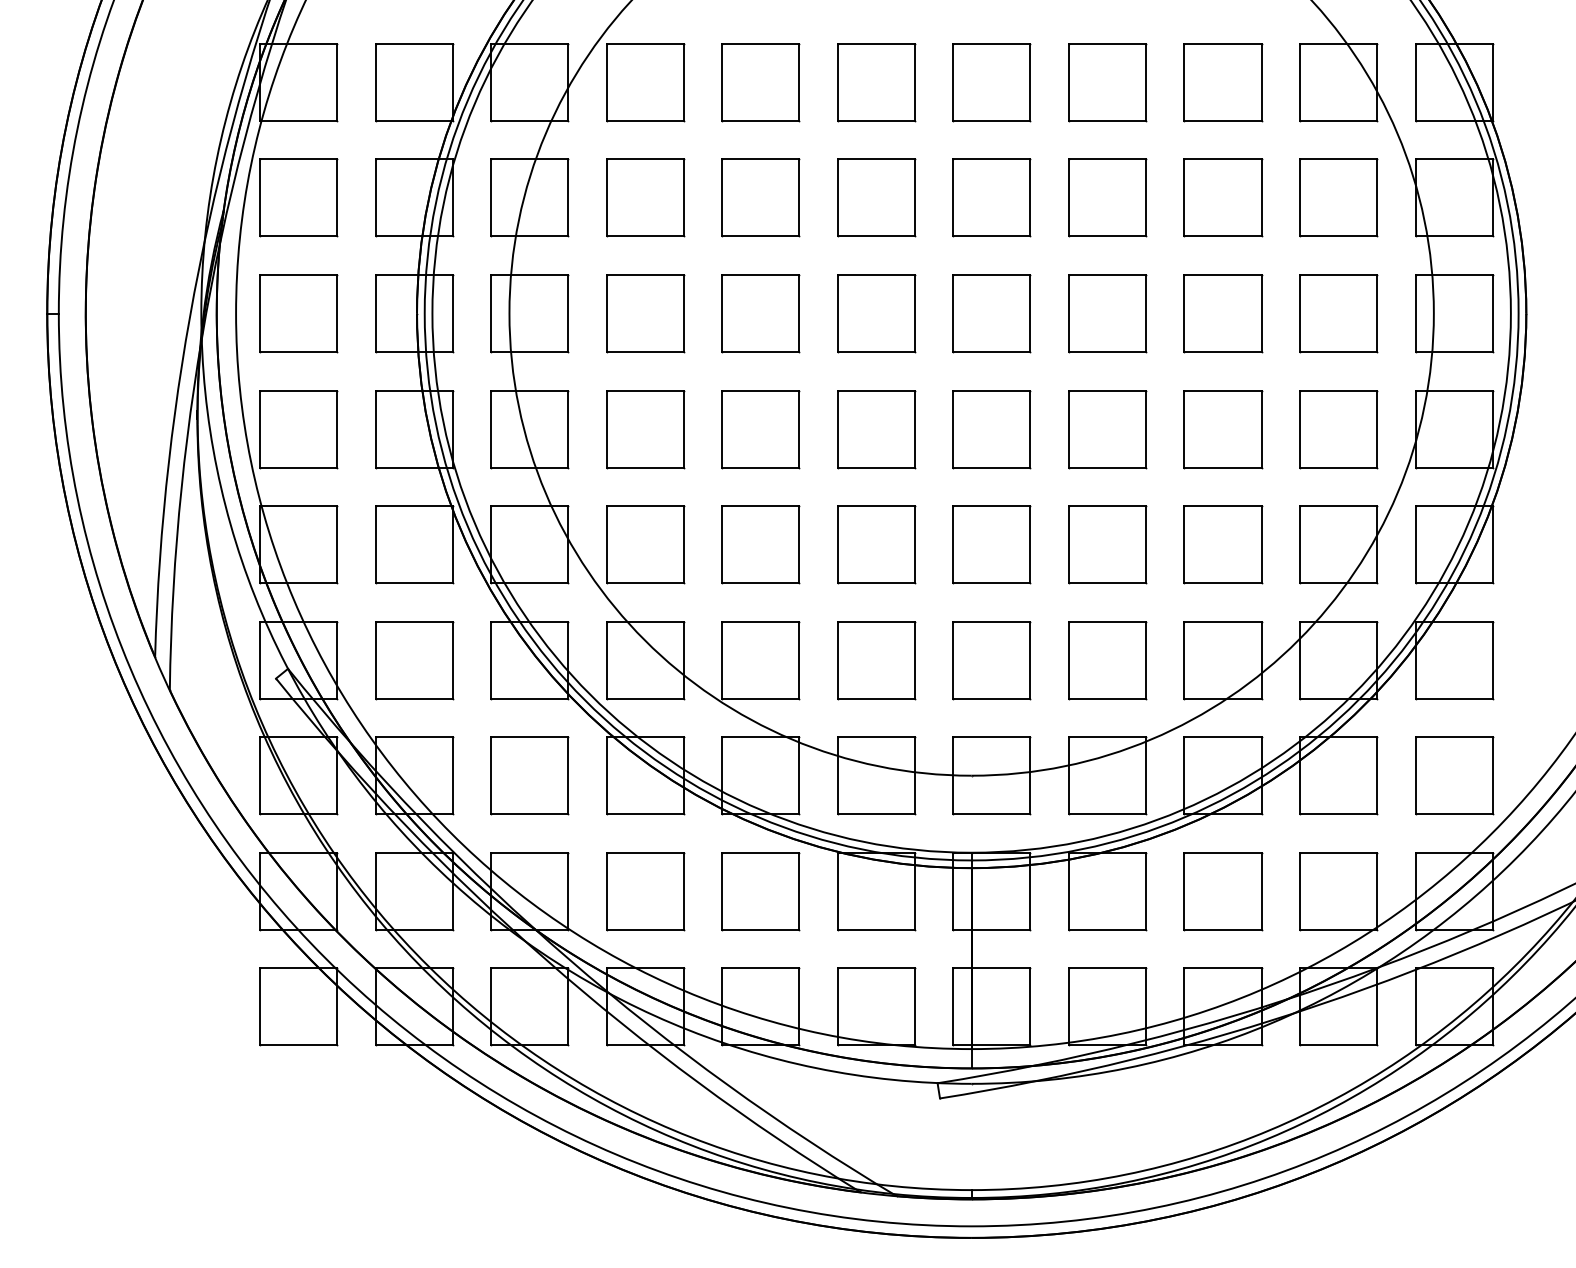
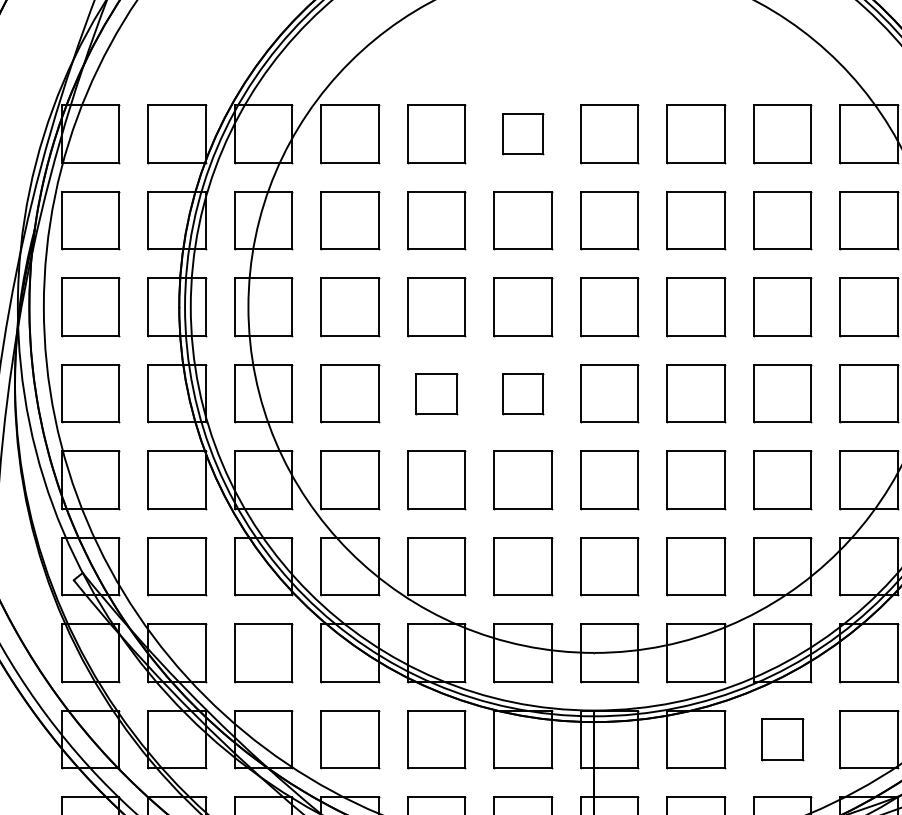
part: (876, 82) -> (523, 134), size x0.7
part: (760, 429) -> (436, 393), size x0.7
part: (876, 429) -> (523, 393), size x0.7
part: (1223, 891) -> (782, 739), size x0.7

